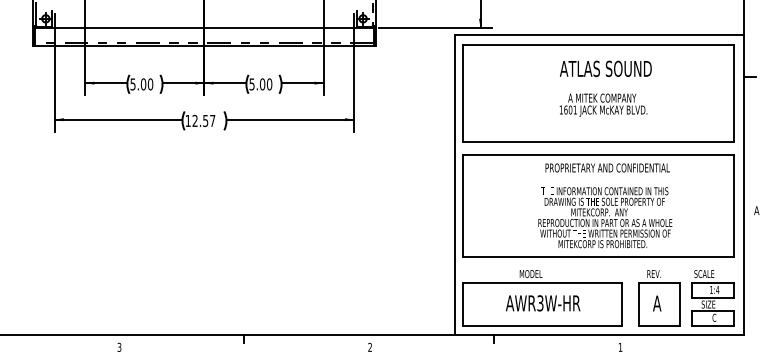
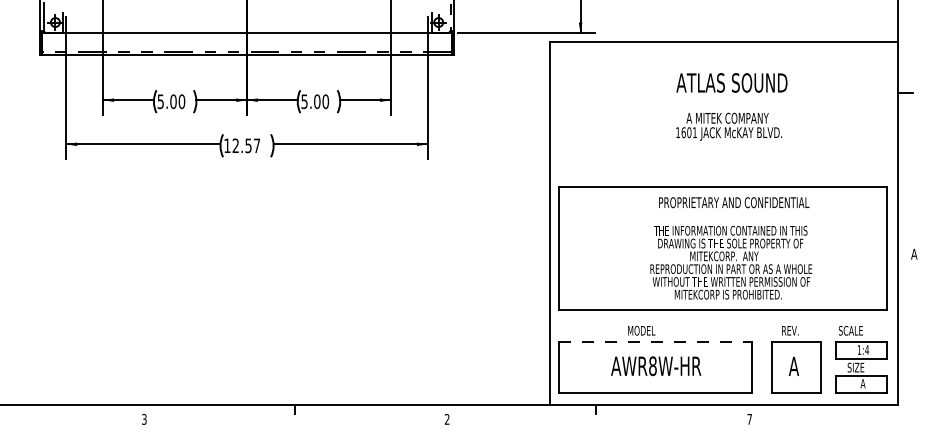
part: (598, 93) -> (722, 112), removed
line: (542, 282) -> (655, 341), solid -> dashed
text: (540, 303) -> (652, 366), AWR3W-HR -> AWR8W-HR
text: (713, 317) -> (862, 383), C -> A
text: (620, 347) -> (749, 419), 1 -> 7

